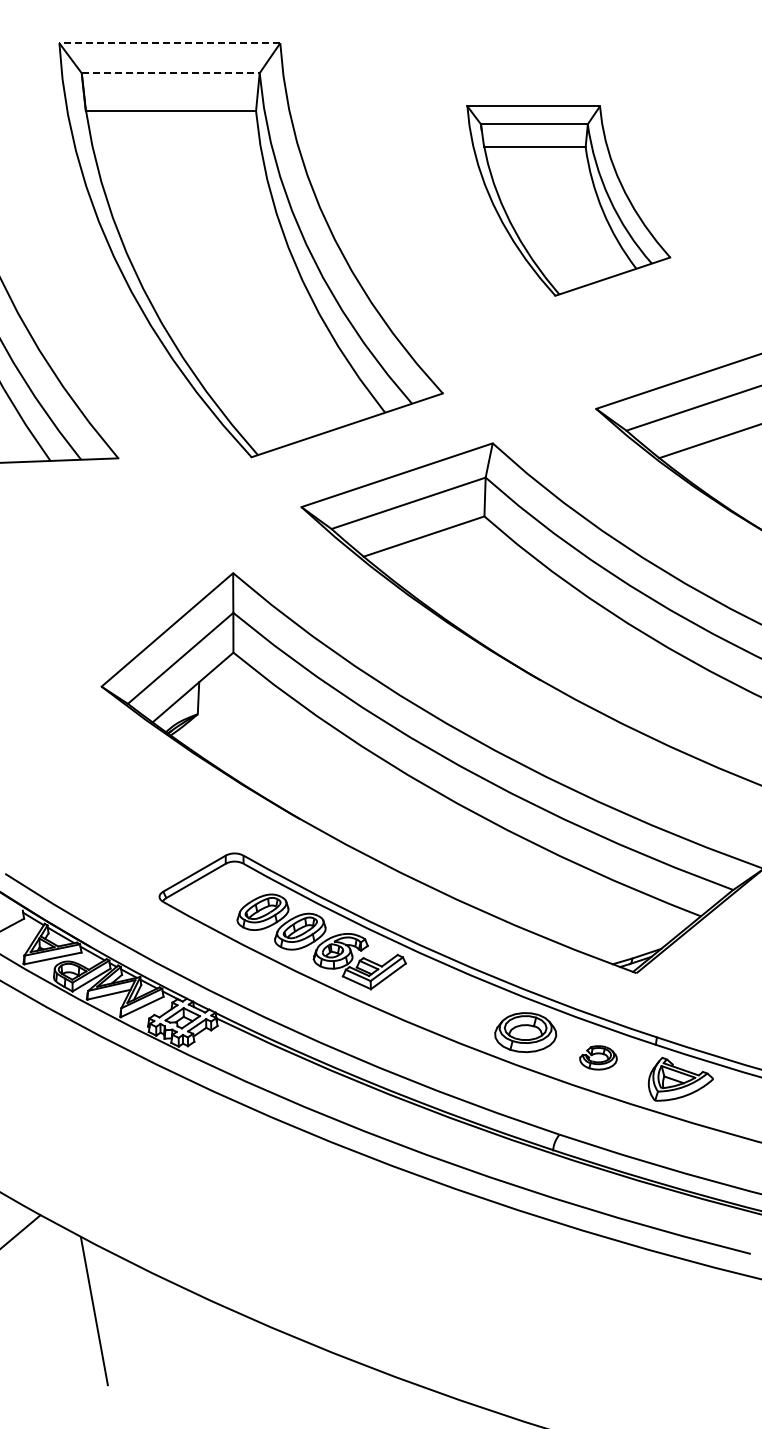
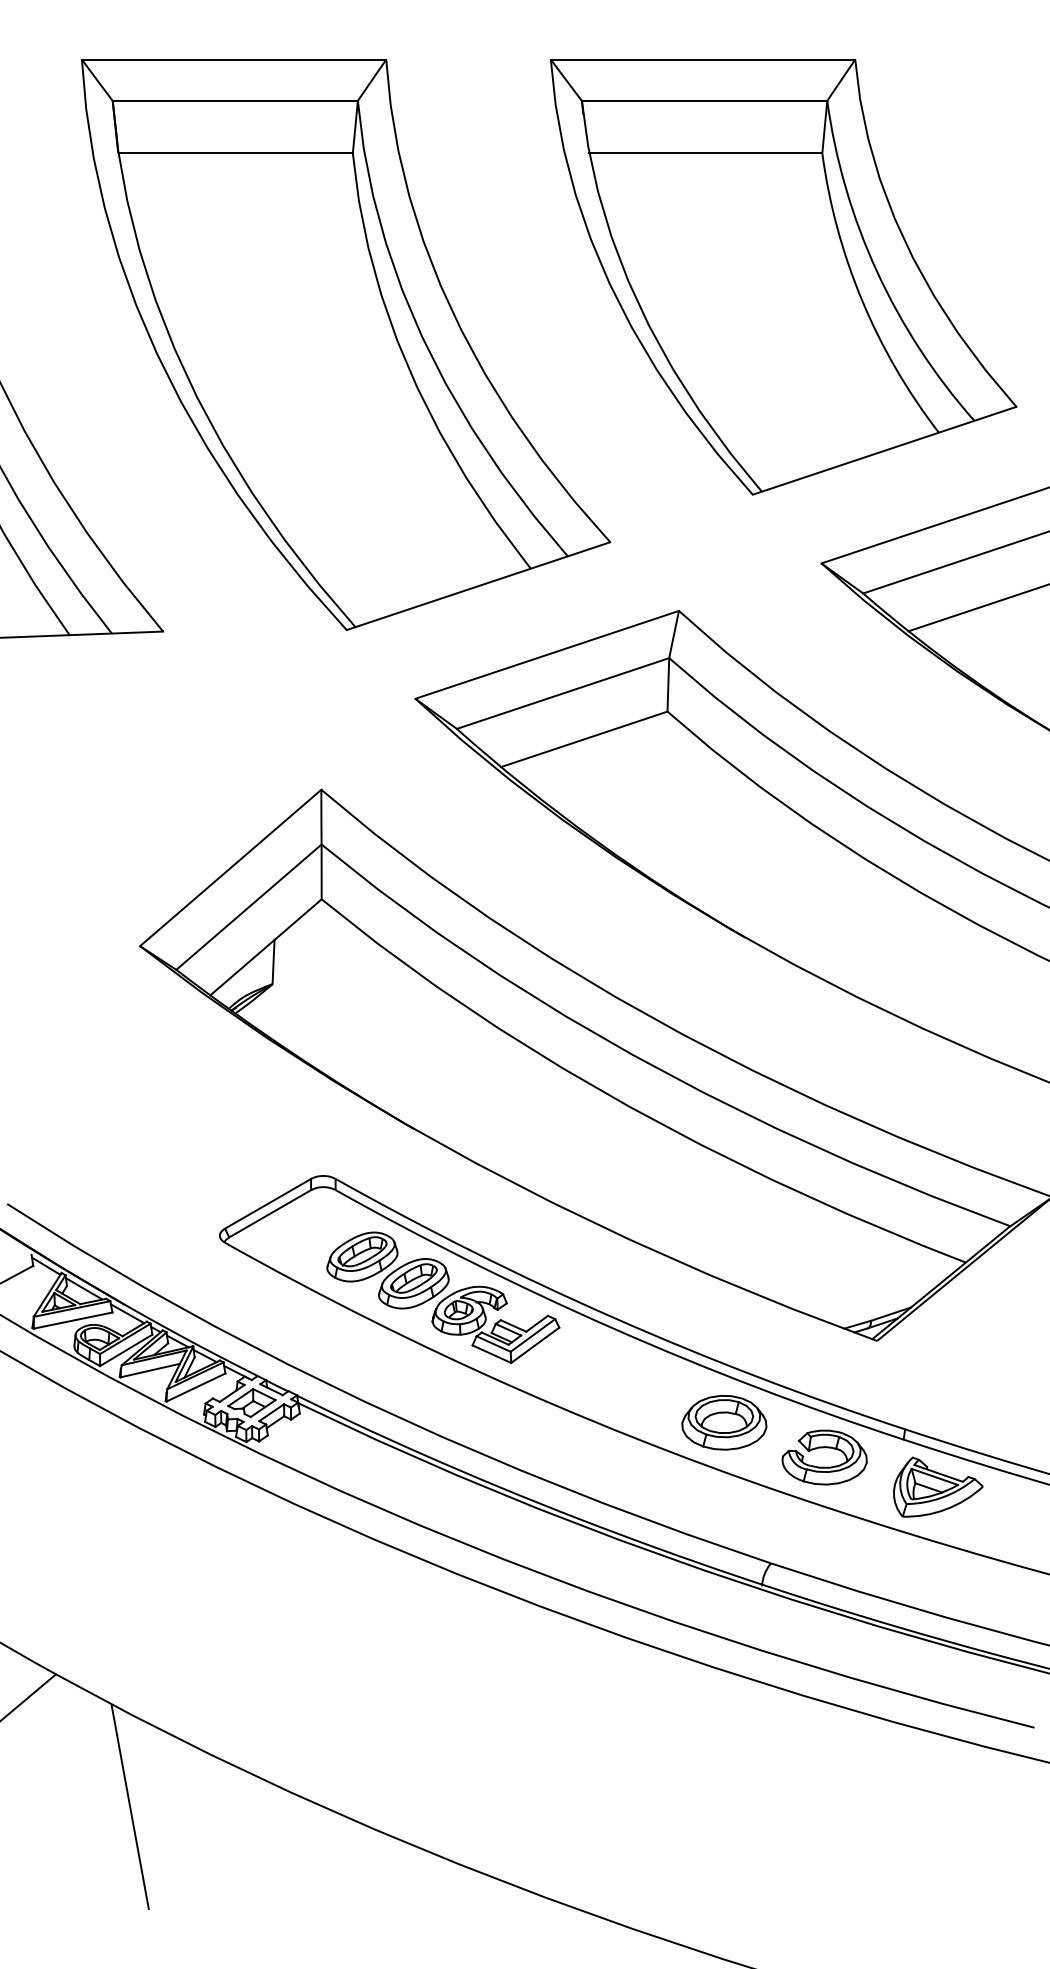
line: (169, 43) -> (233, 59), dashed -> solid
line: (170, 73) -> (234, 101), dashed -> solid
part: (568, 200) -> (783, 276), size x1.67
part: (598, 1057) -> (824, 1457), size x1.67

